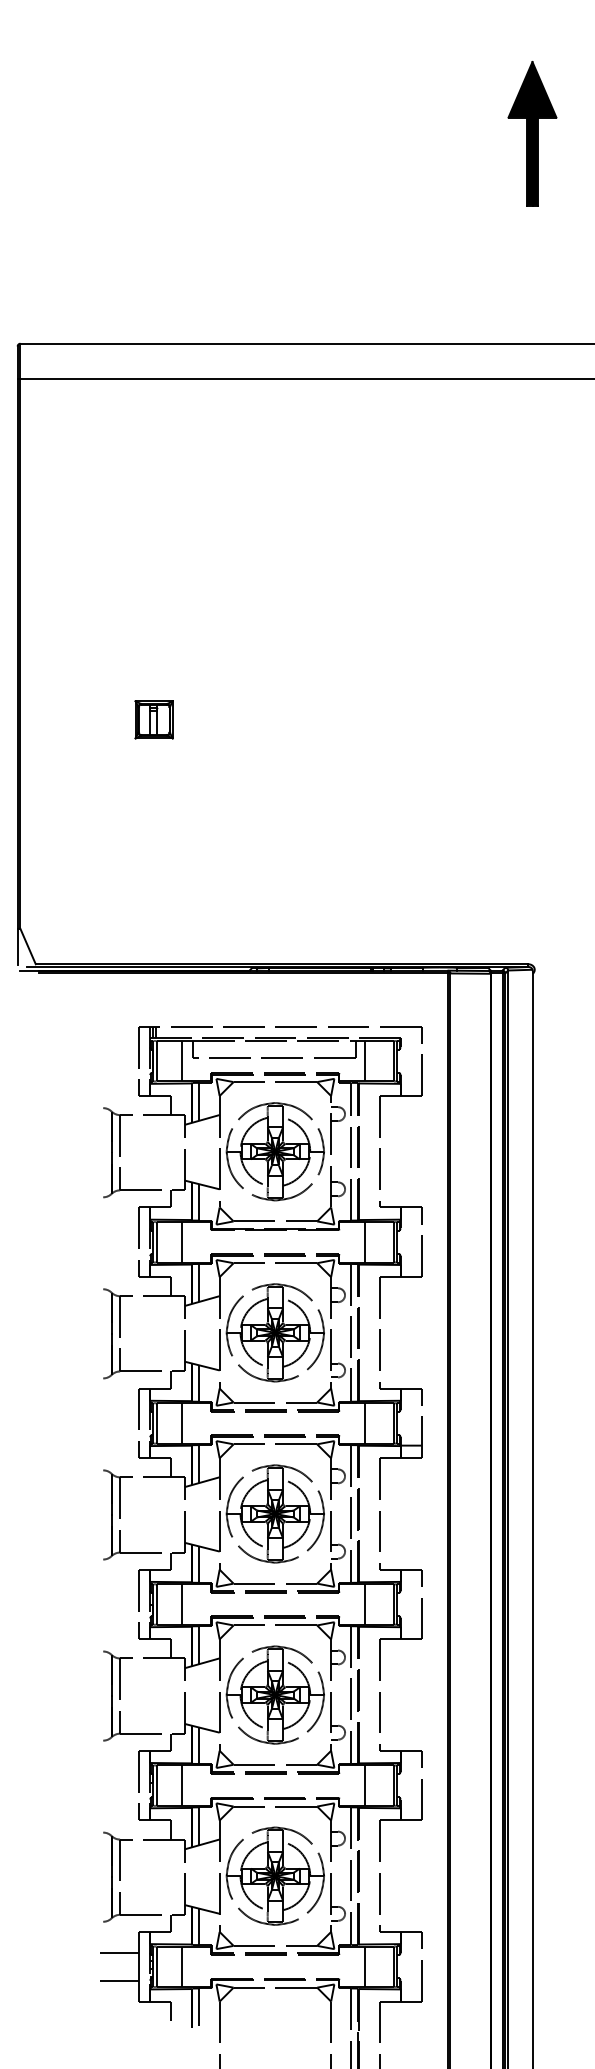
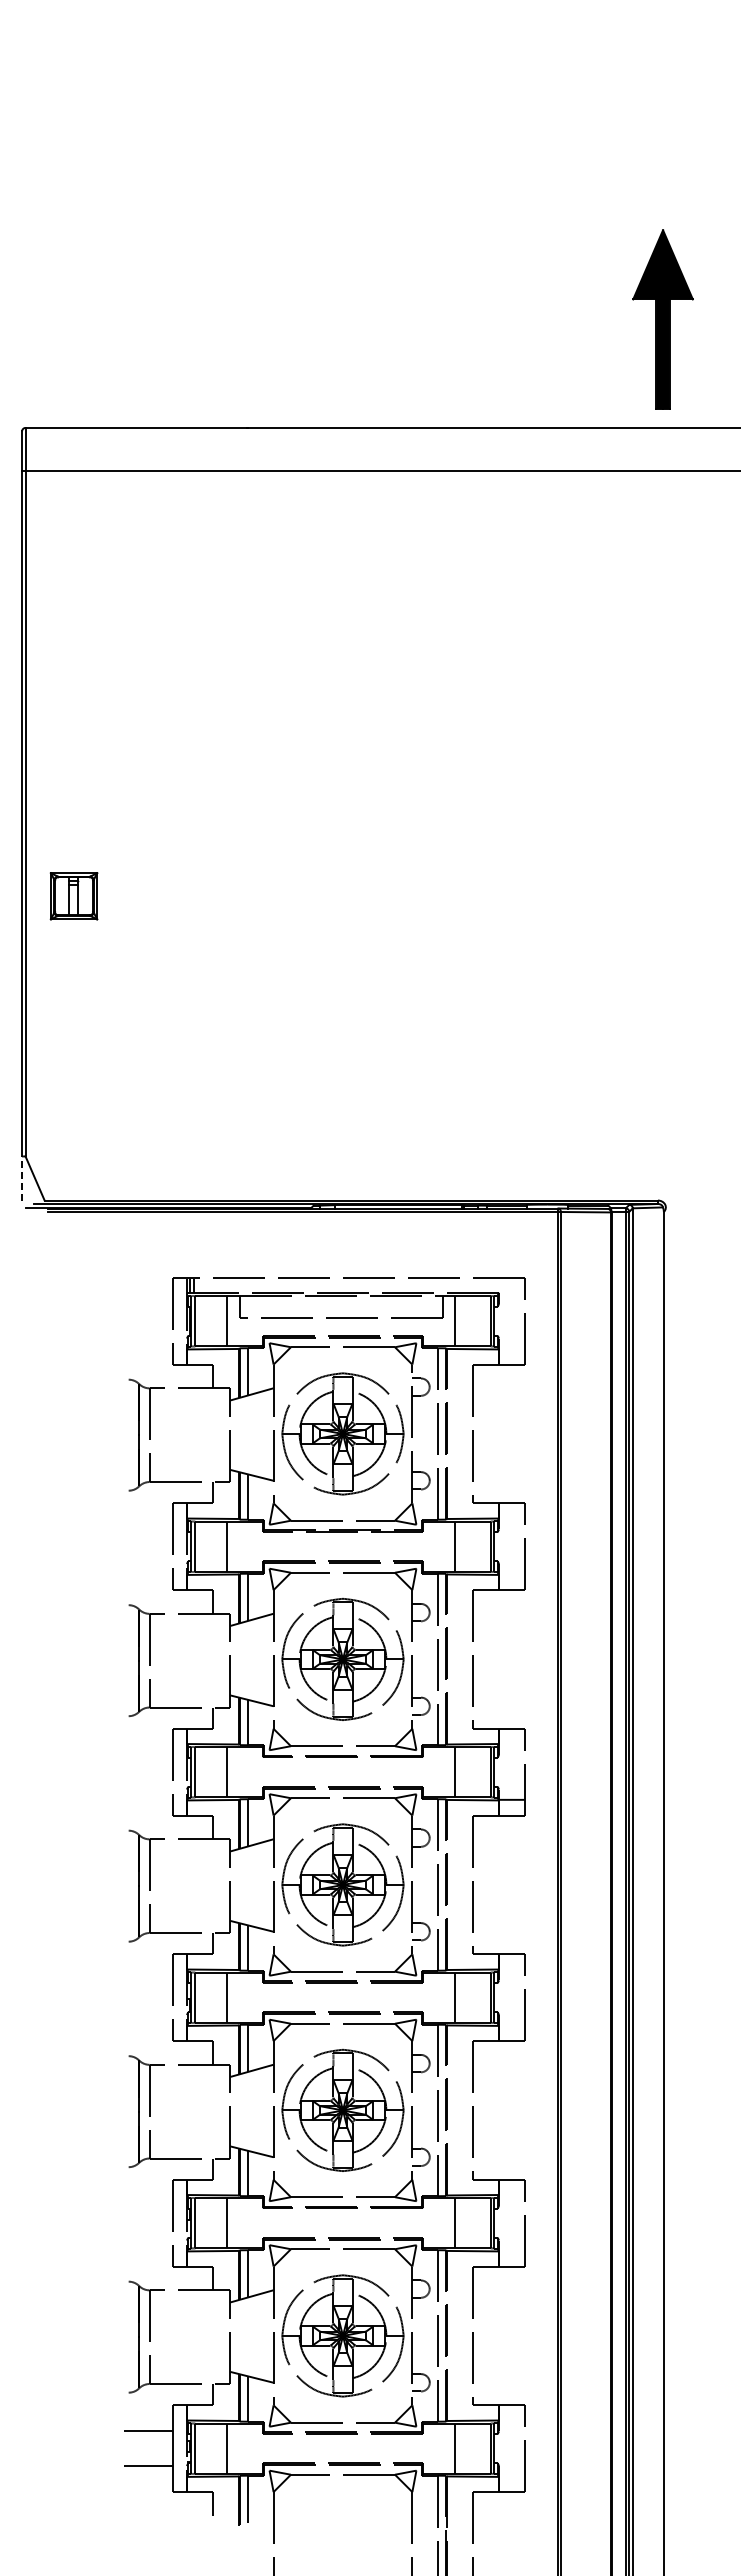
part: (532, 133) -> (662, 319), moved
part: (153, 720) -> (73, 896), moved
line: (17, 946) -> (22, 1178), solid -> dashed

